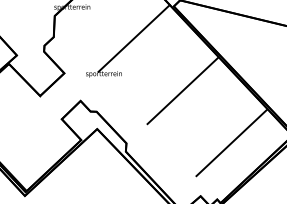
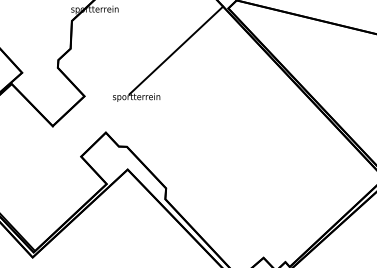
line: (182, 90) -> (239, 118), removed
line: (231, 142) -> (304, 187), removed

